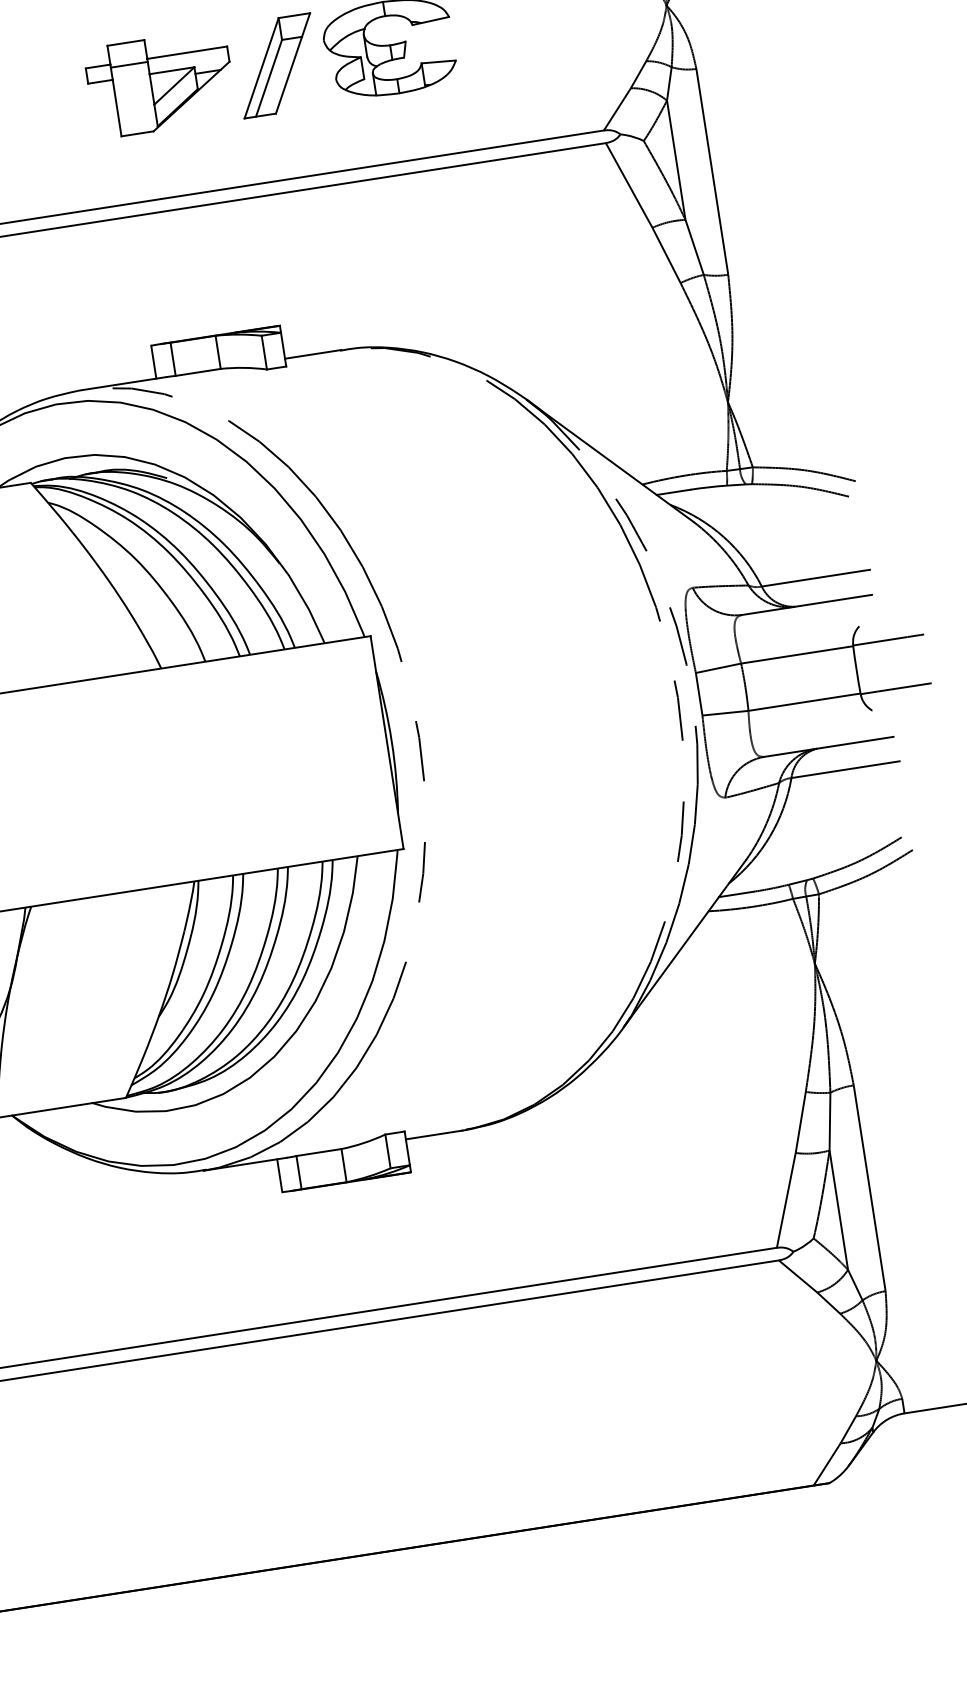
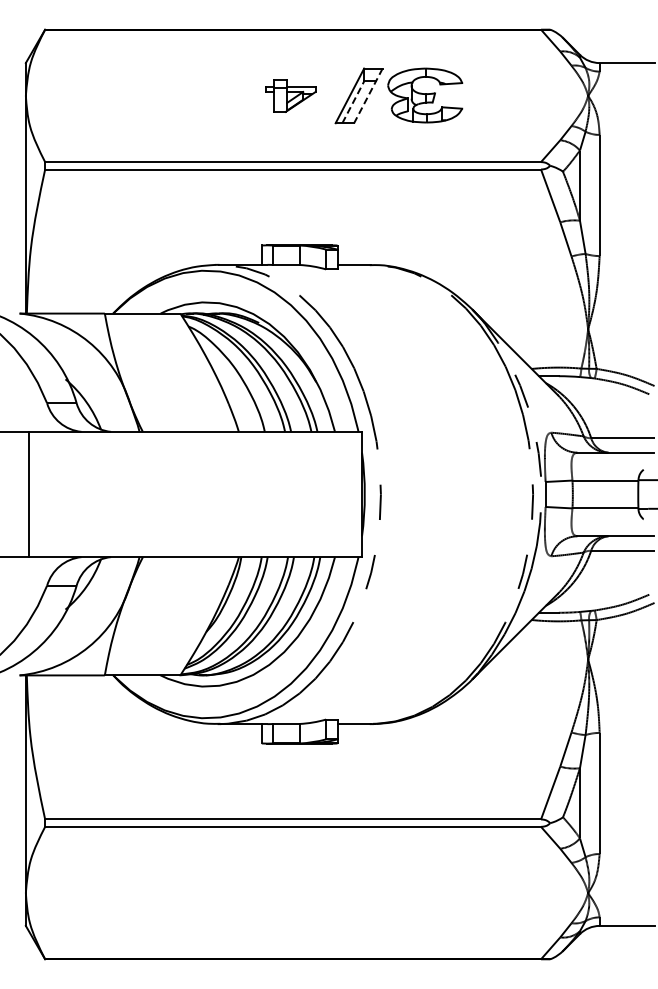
line: (293, 62) -> (368, 95), solid -> dashed
line: (269, 78) -> (353, 102), solid -> dashed
part: (160, 83) -> (290, 95), size x0.6

